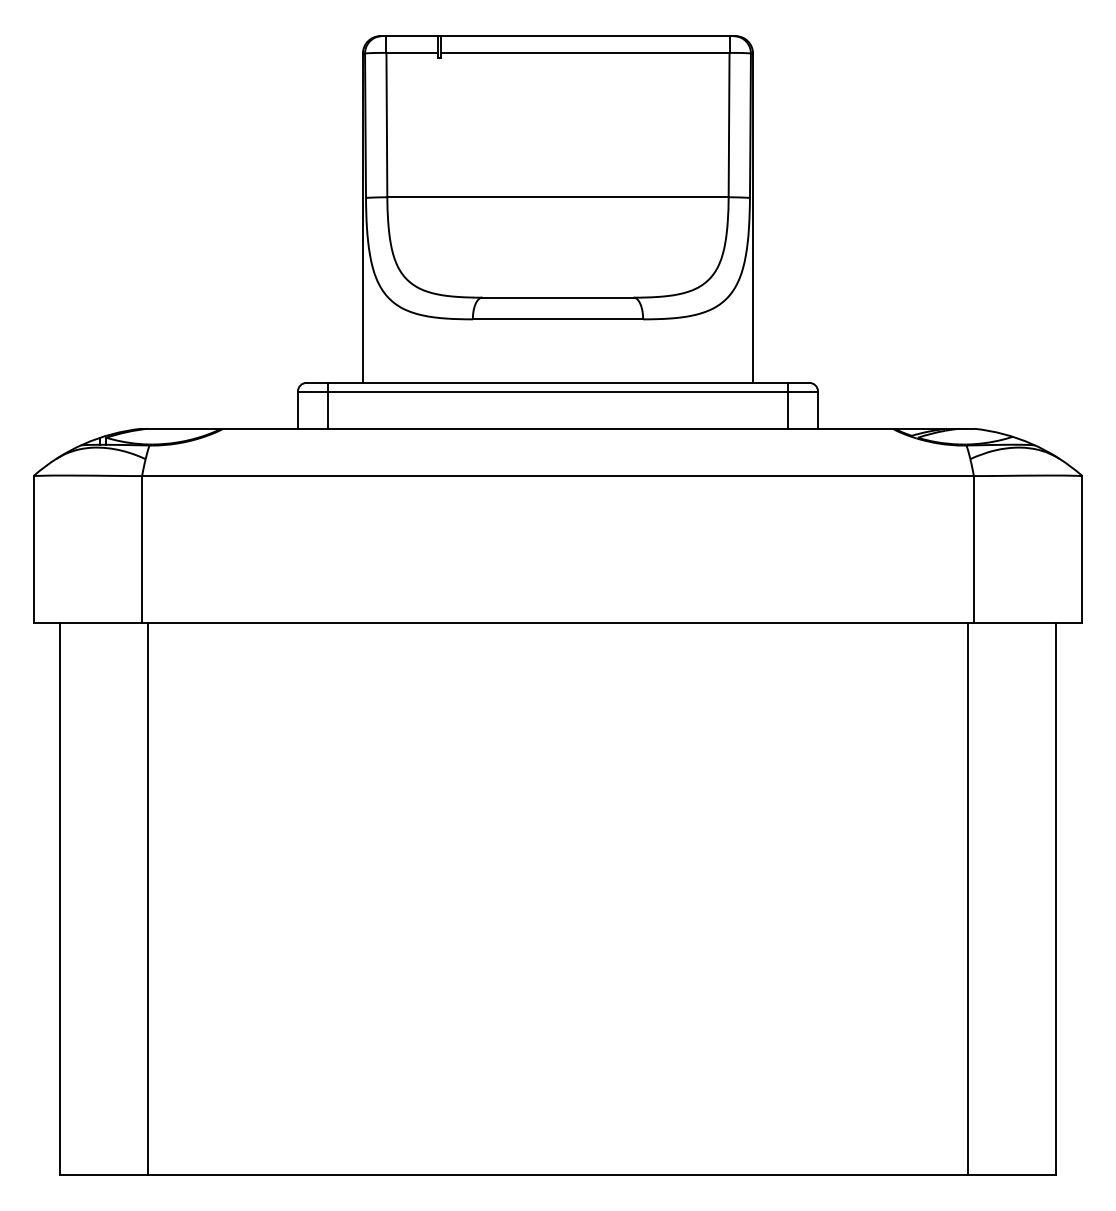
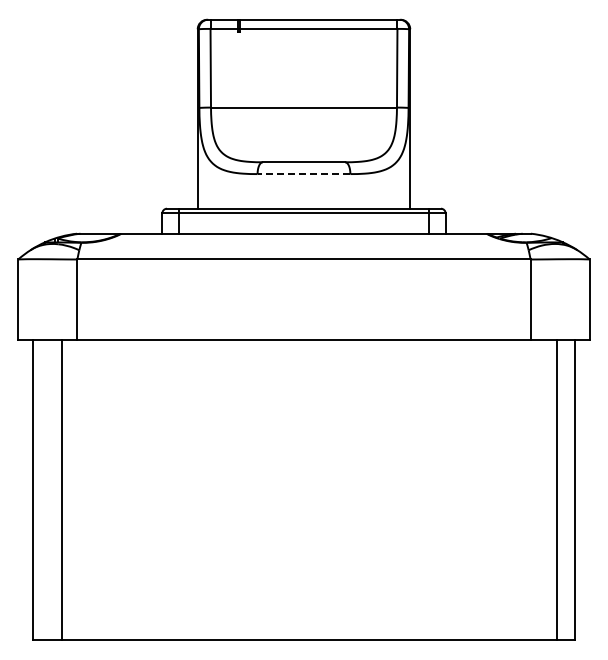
line: (557, 320) -> (303, 174), solid -> dashed
line: (147, 898) -> (61, 489), moved
line: (968, 898) -> (557, 489), moved

